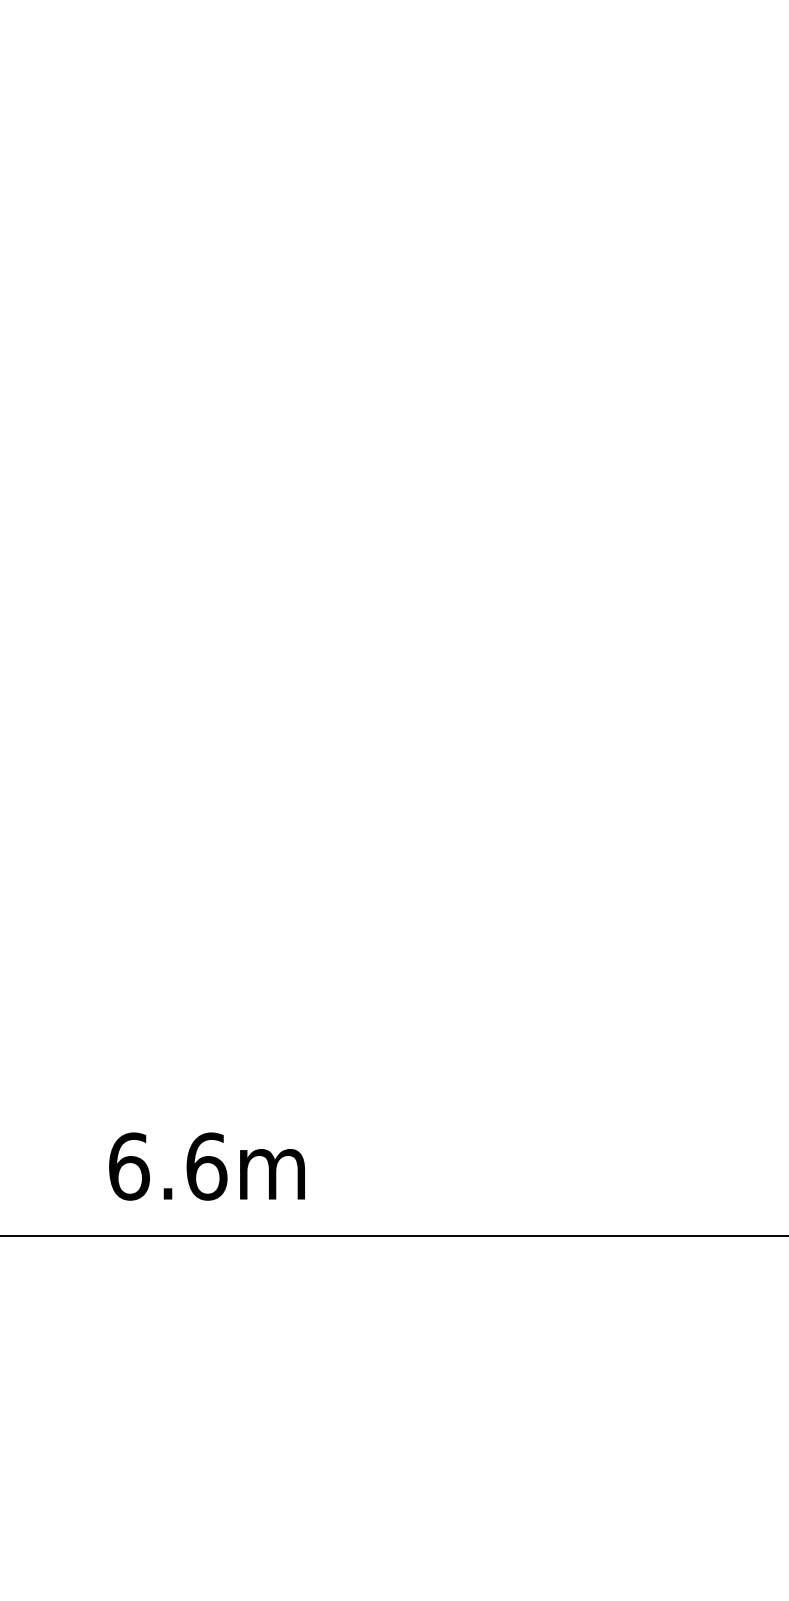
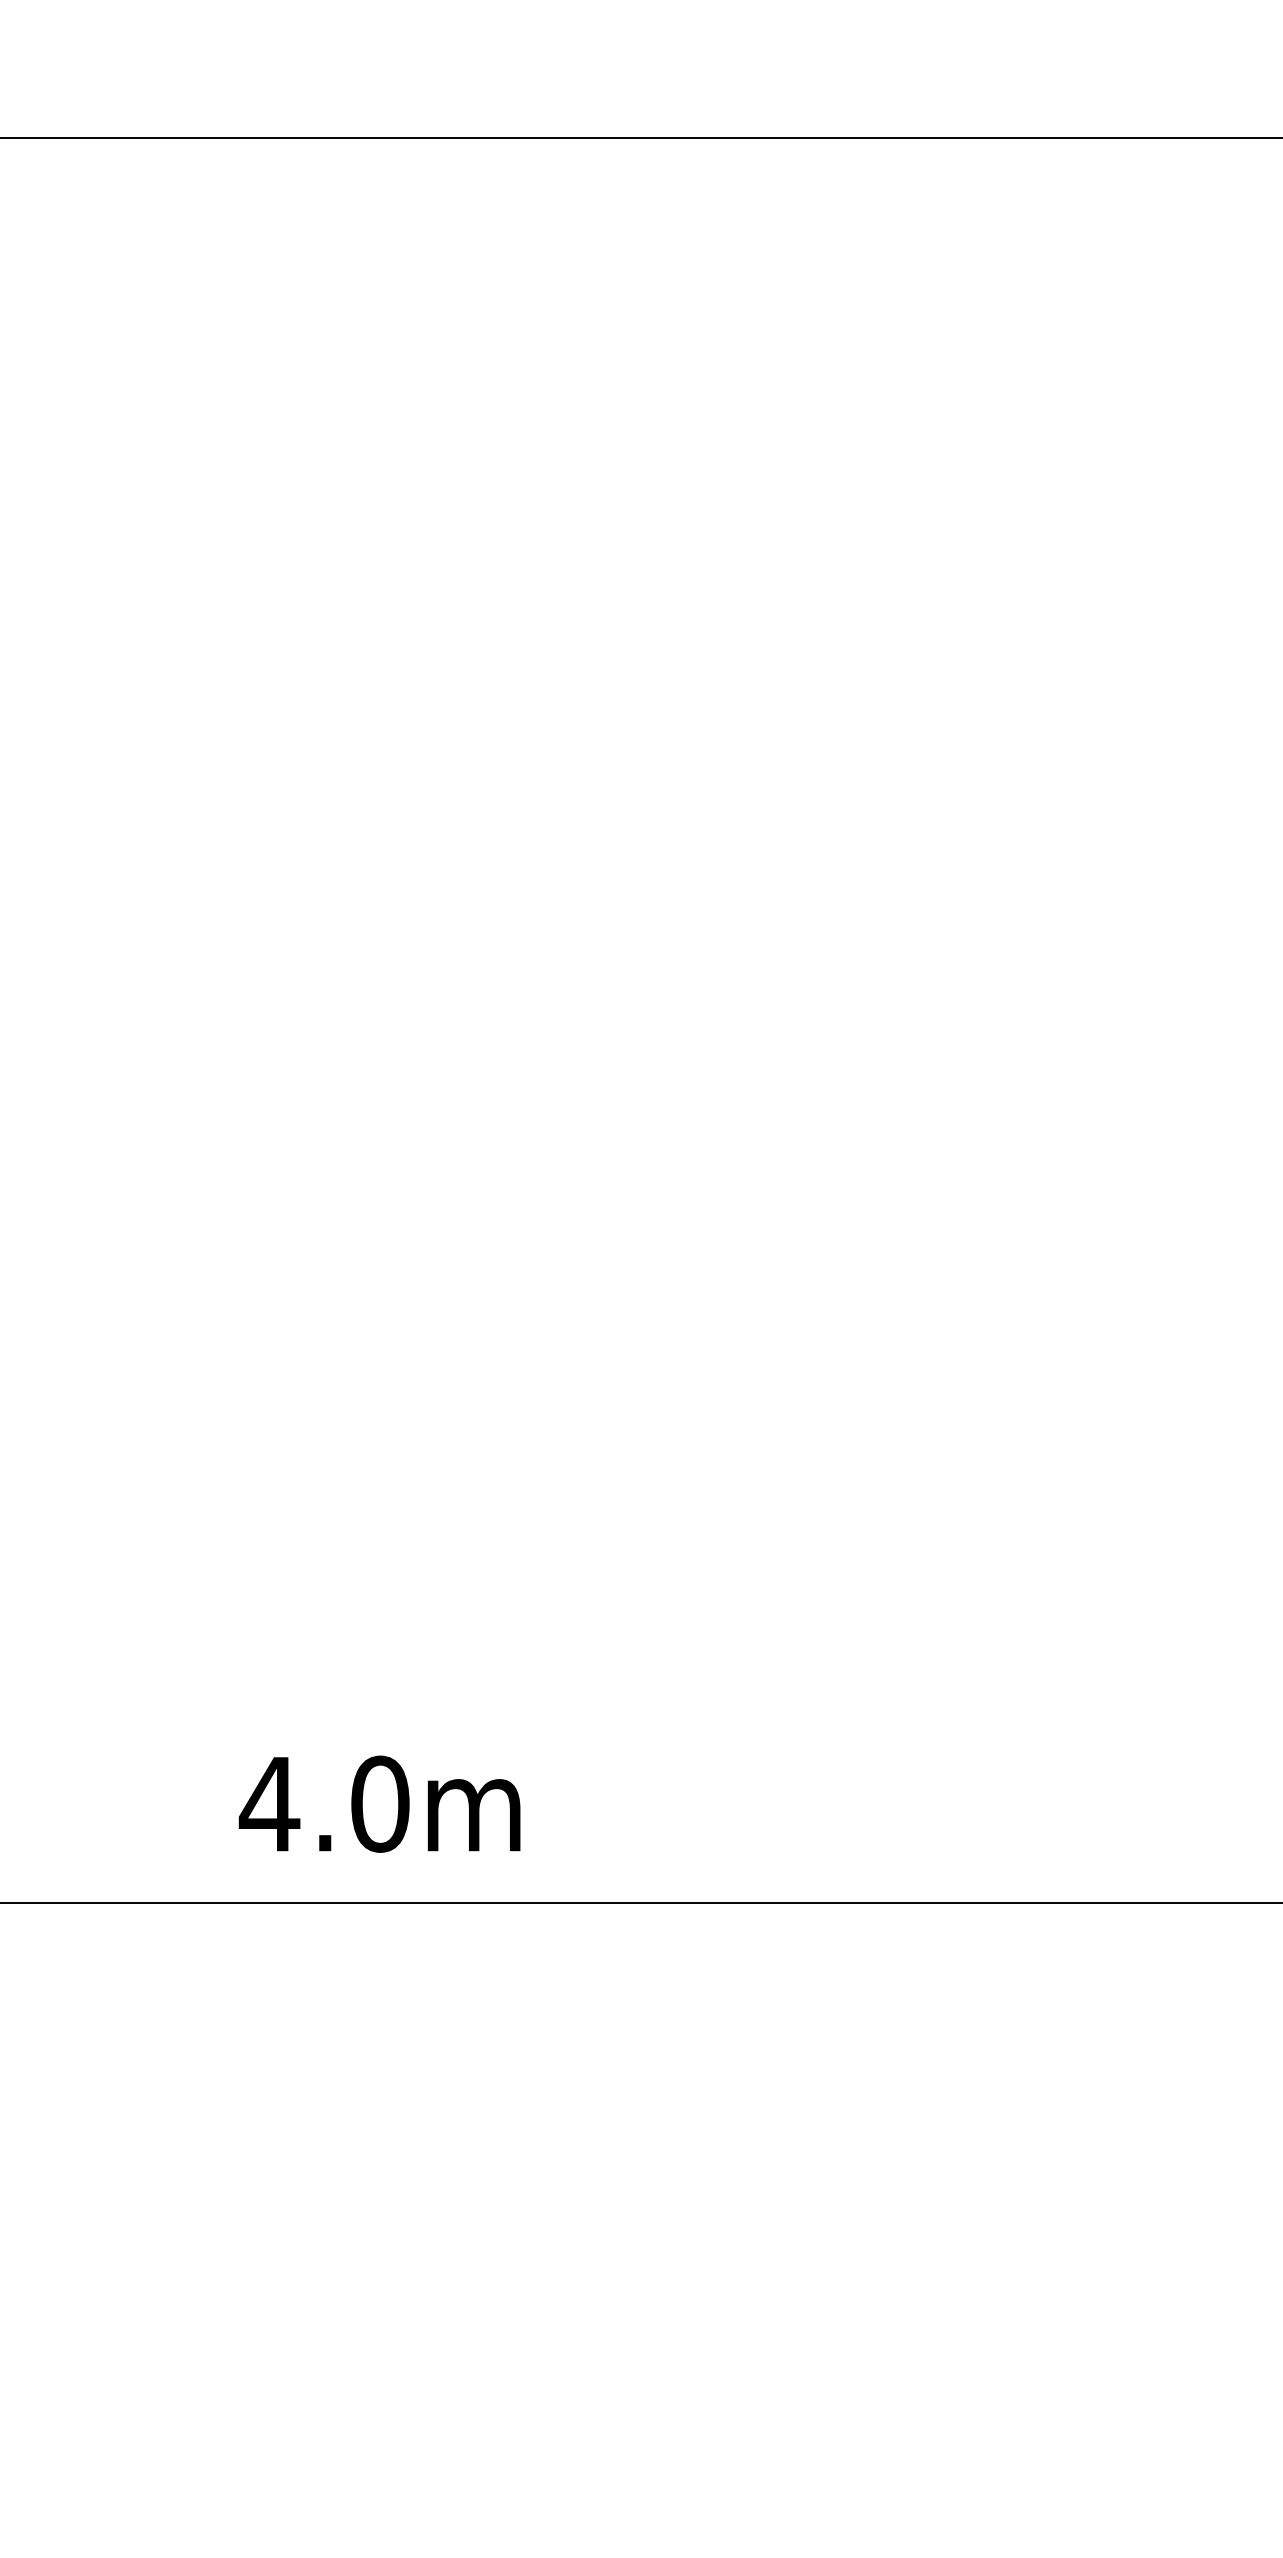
text: (167, 1166) -> (324, 1803), 6.6m -> 4.0m

